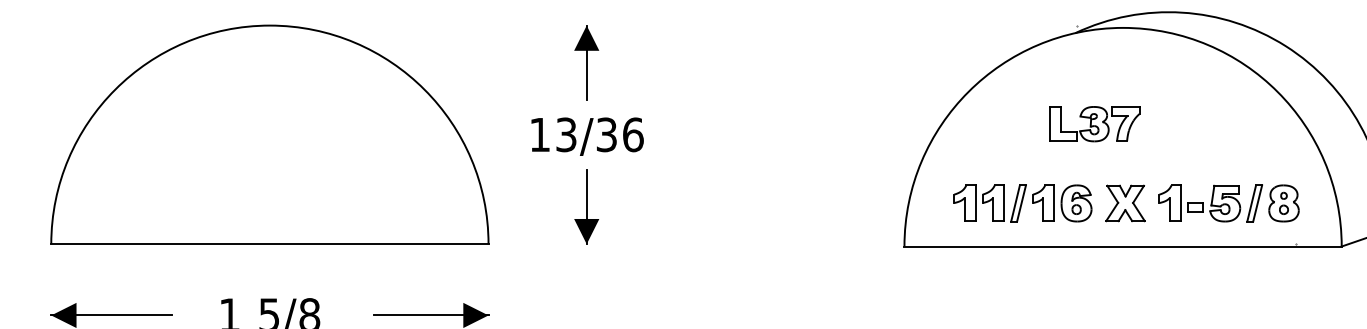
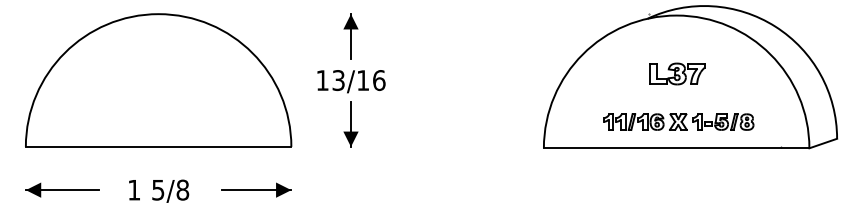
part: (1094, 123) -> (677, 73), moved
text: (607, 134) -> (363, 80), 13/36 -> 13/16
part: (1126, 202) -> (678, 121), size x0.71

